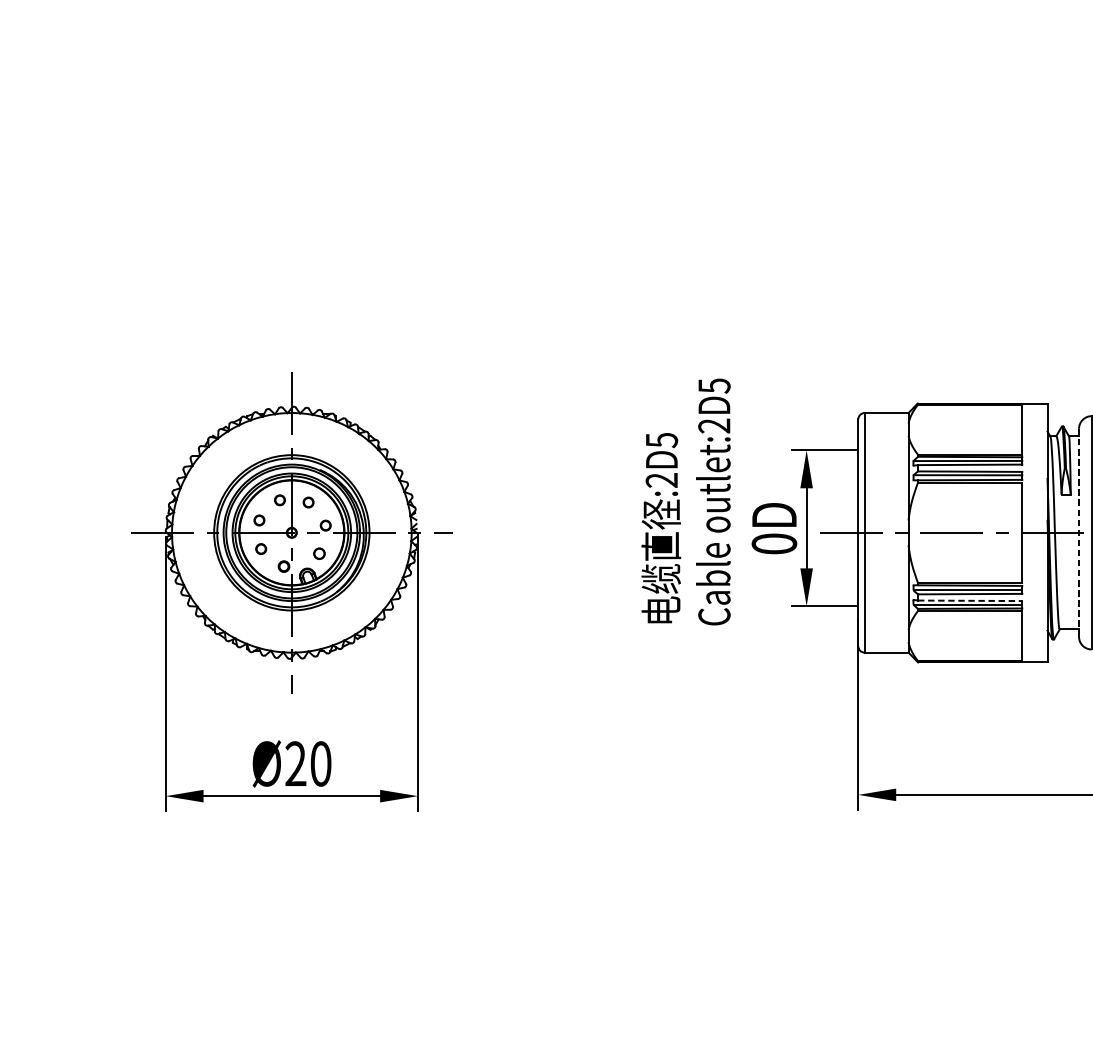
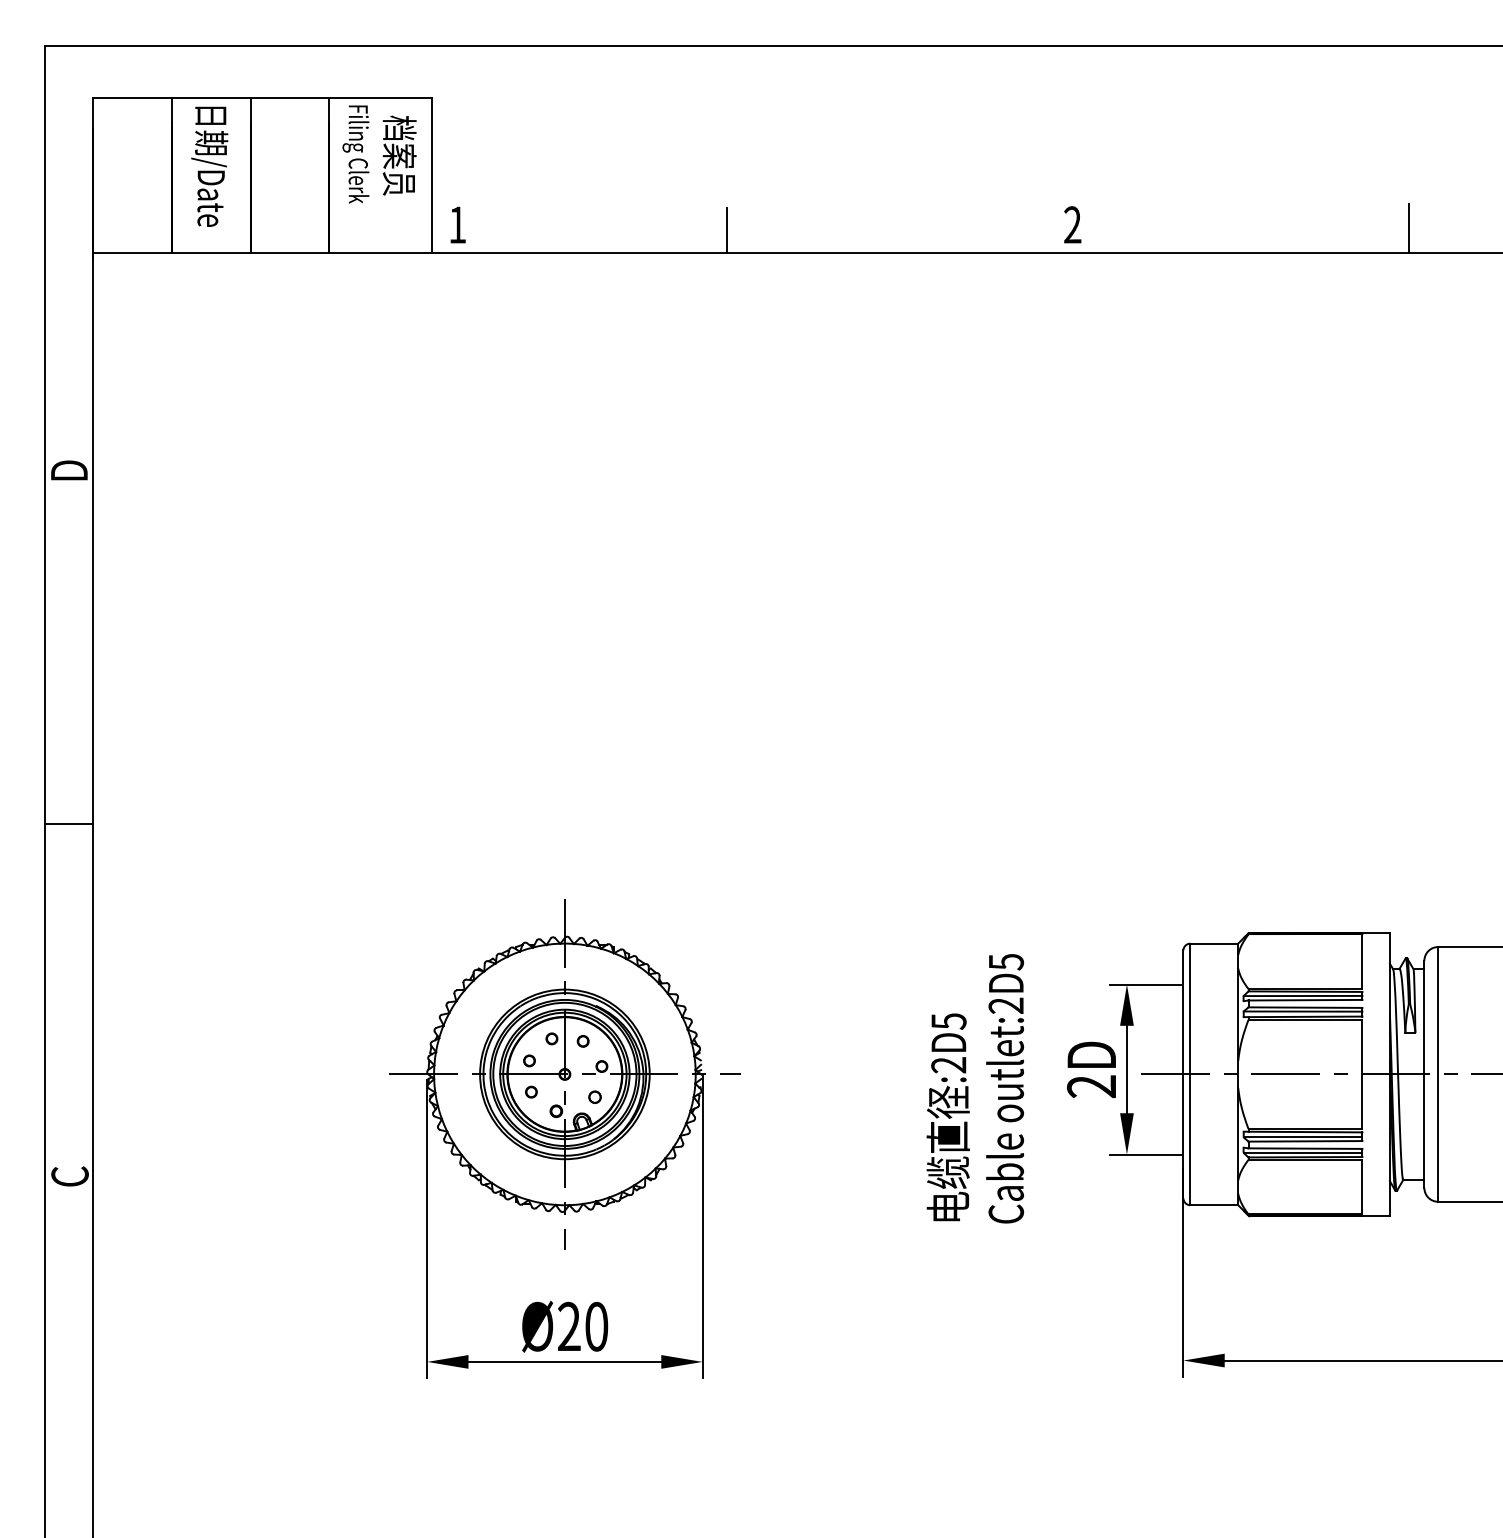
text: (686, 501) -> (975, 1088), moved
line: (1079, 532) -> (1424, 1074), dashed -> solid
text: (774, 543) -> (1091, 1086), 0D -> 2D
line: (970, 600) -> (1305, 1148), dashed -> solid

